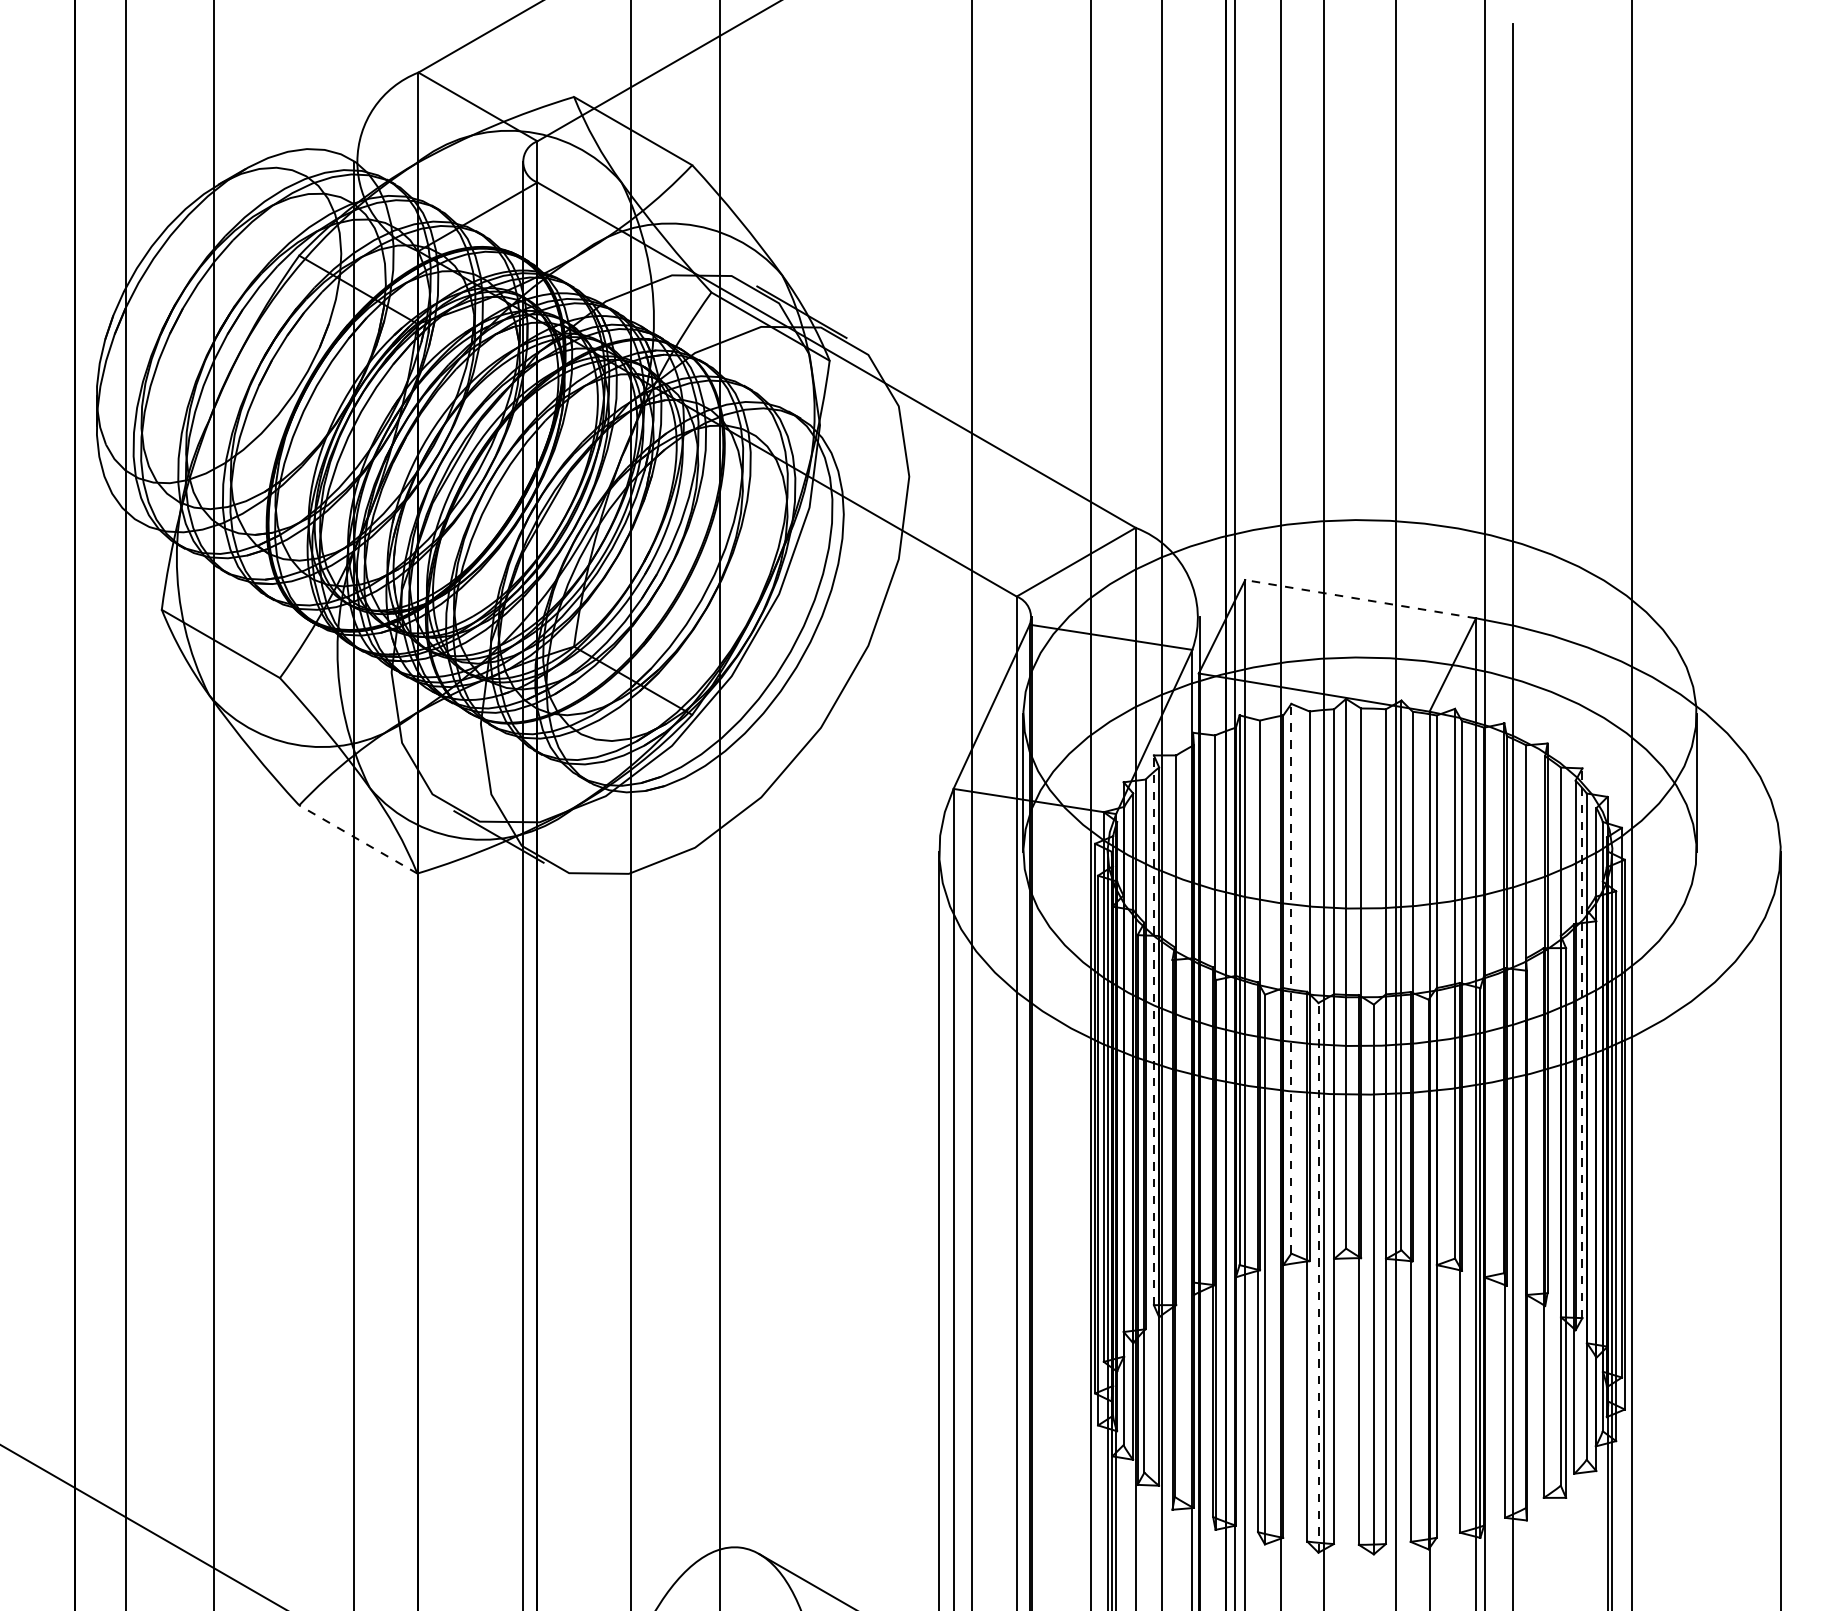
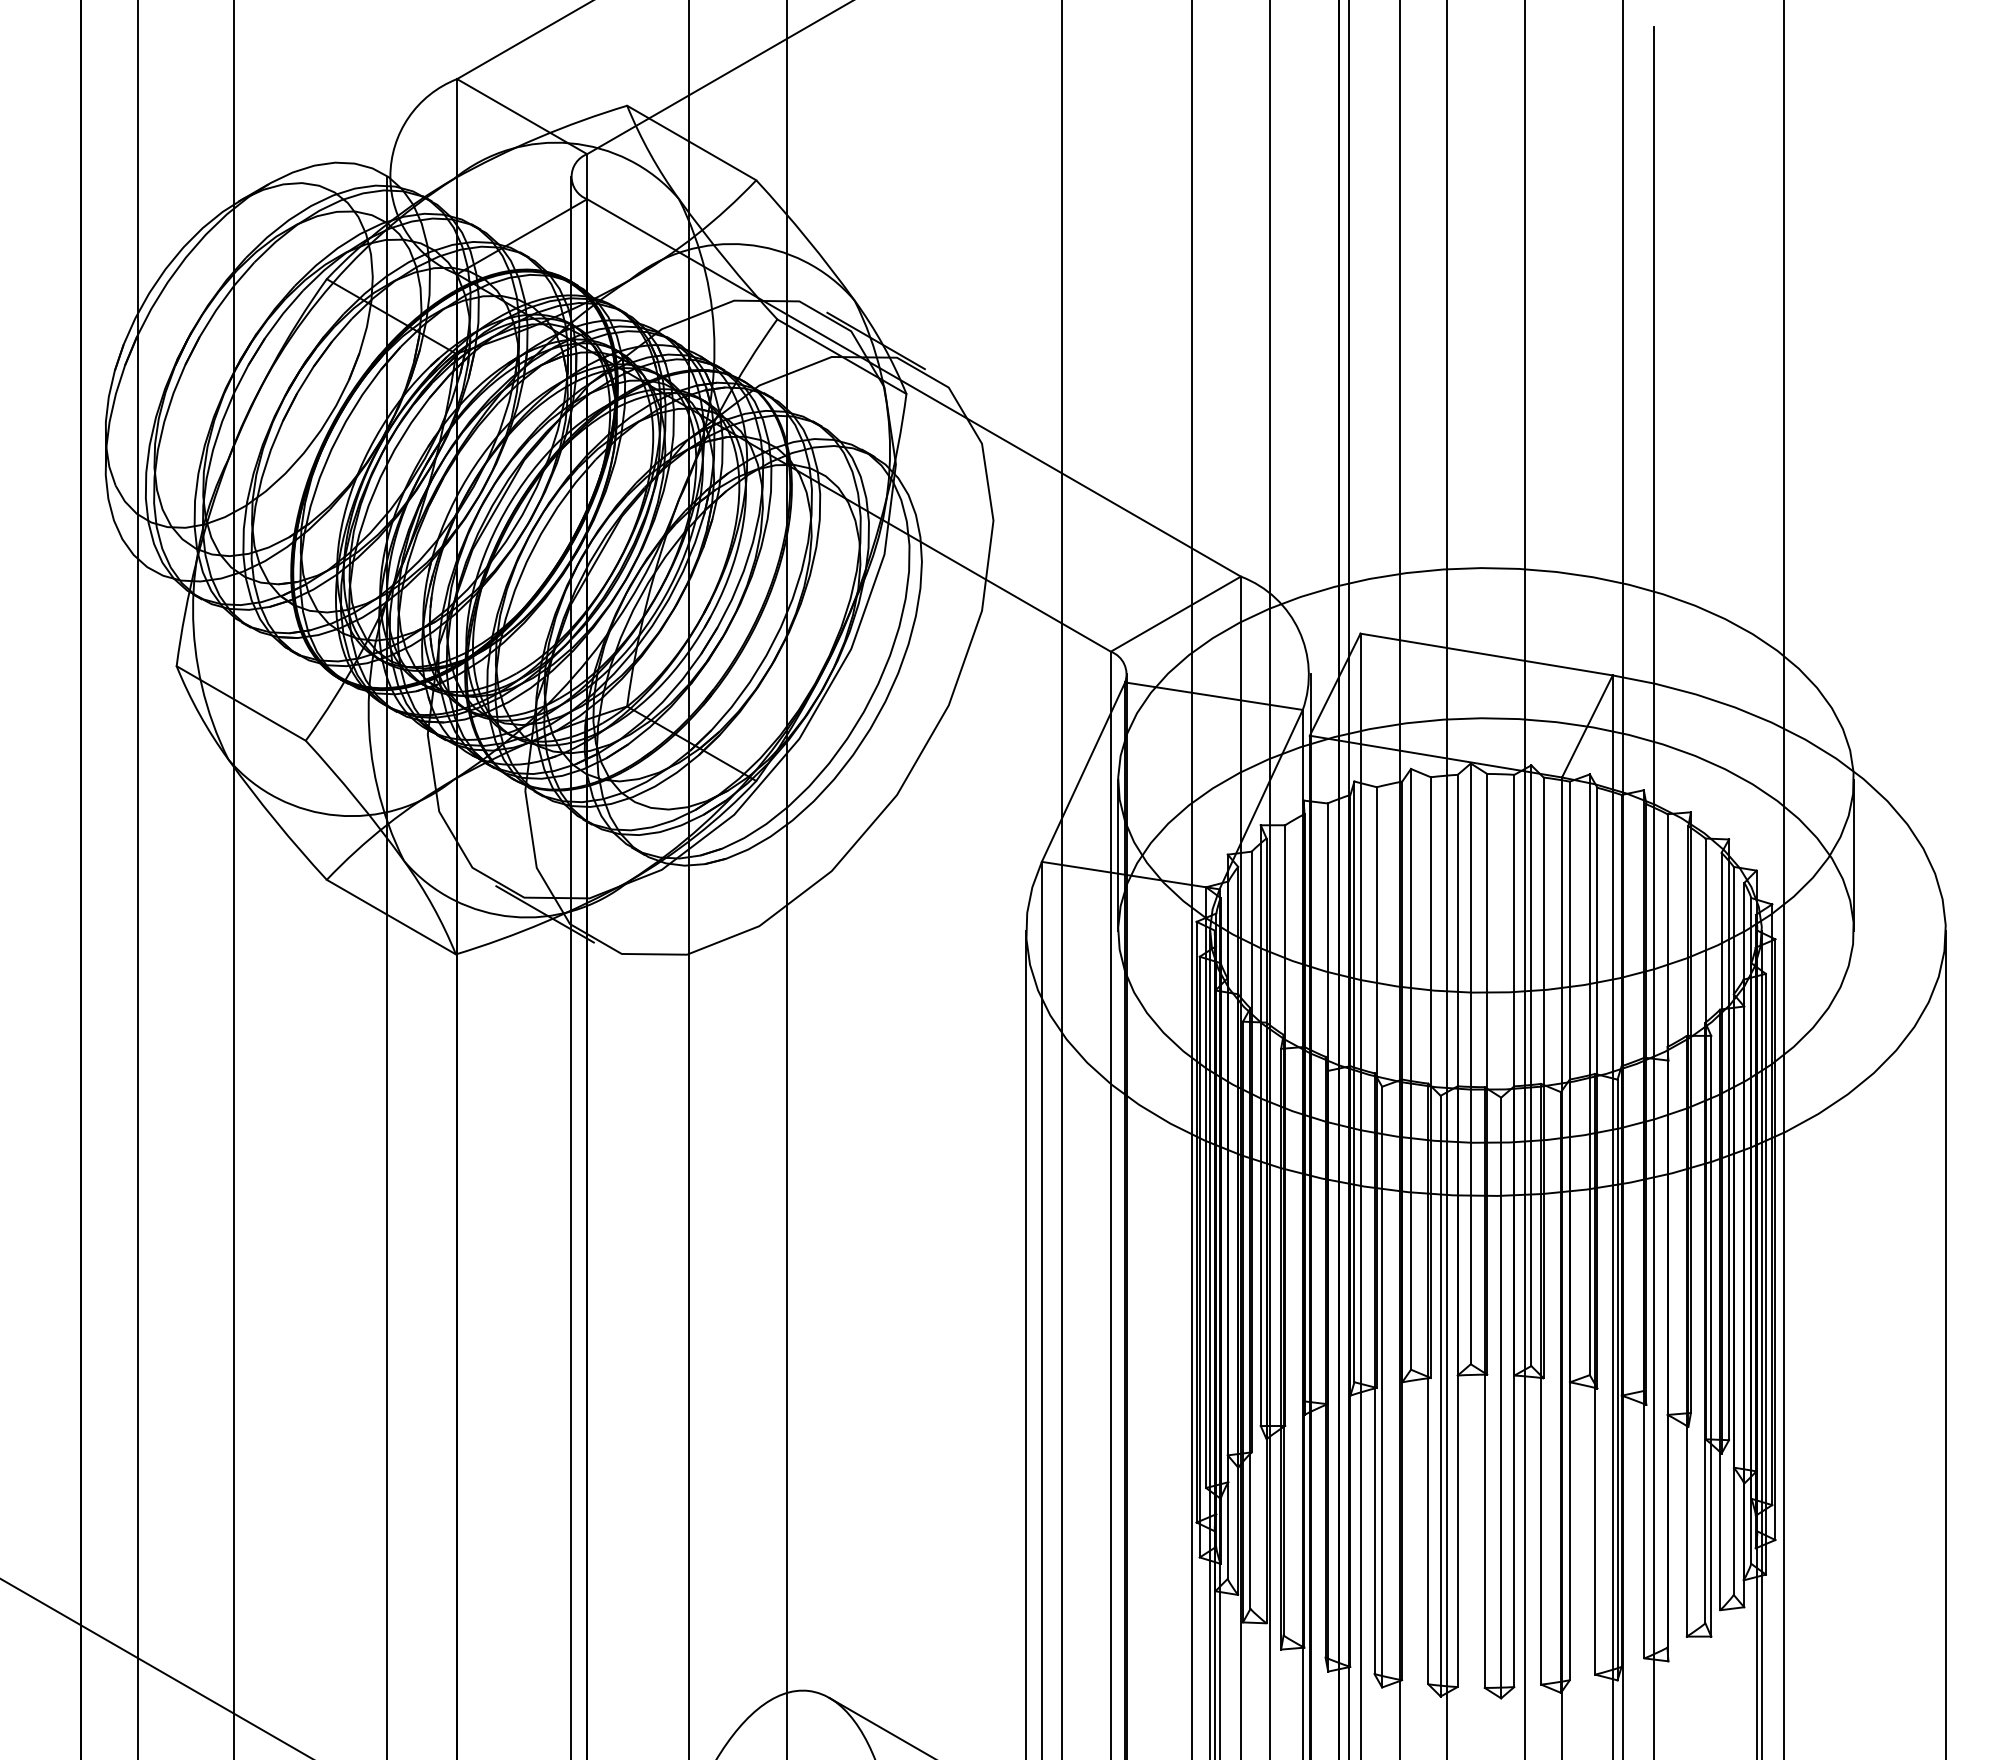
line: (1360, 599) -> (1486, 654), dashed -> solid
line: (358, 839) -> (391, 917), dashed -> solid
line: (1291, 977) -> (1411, 1068), dashed -> solid
line: (1153, 1030) -> (1260, 1125), dashed -> solid
line: (1582, 1042) -> (1729, 1139), dashed -> solid
line: (1318, 1277) -> (1440, 1395), dashed -> solid

